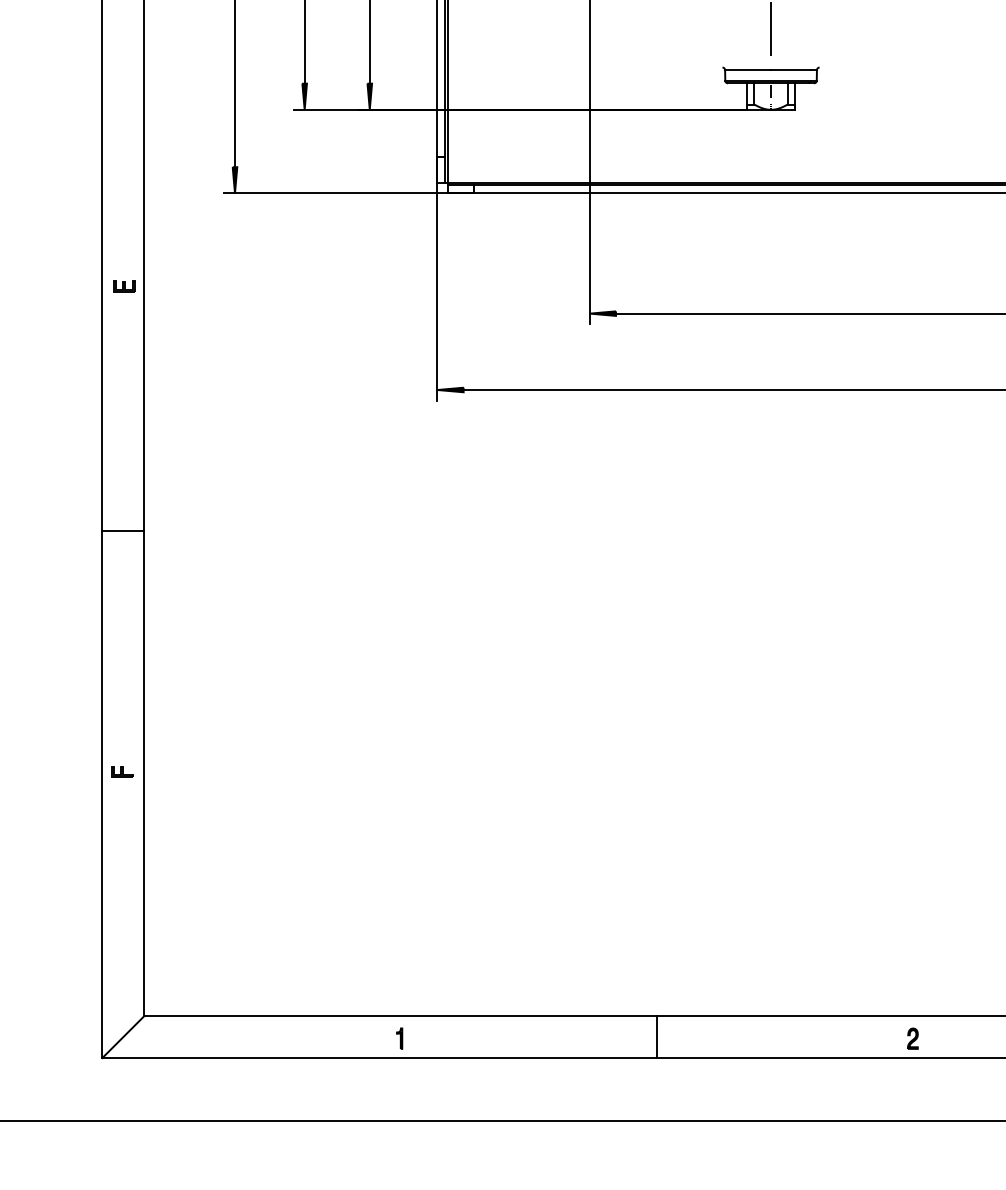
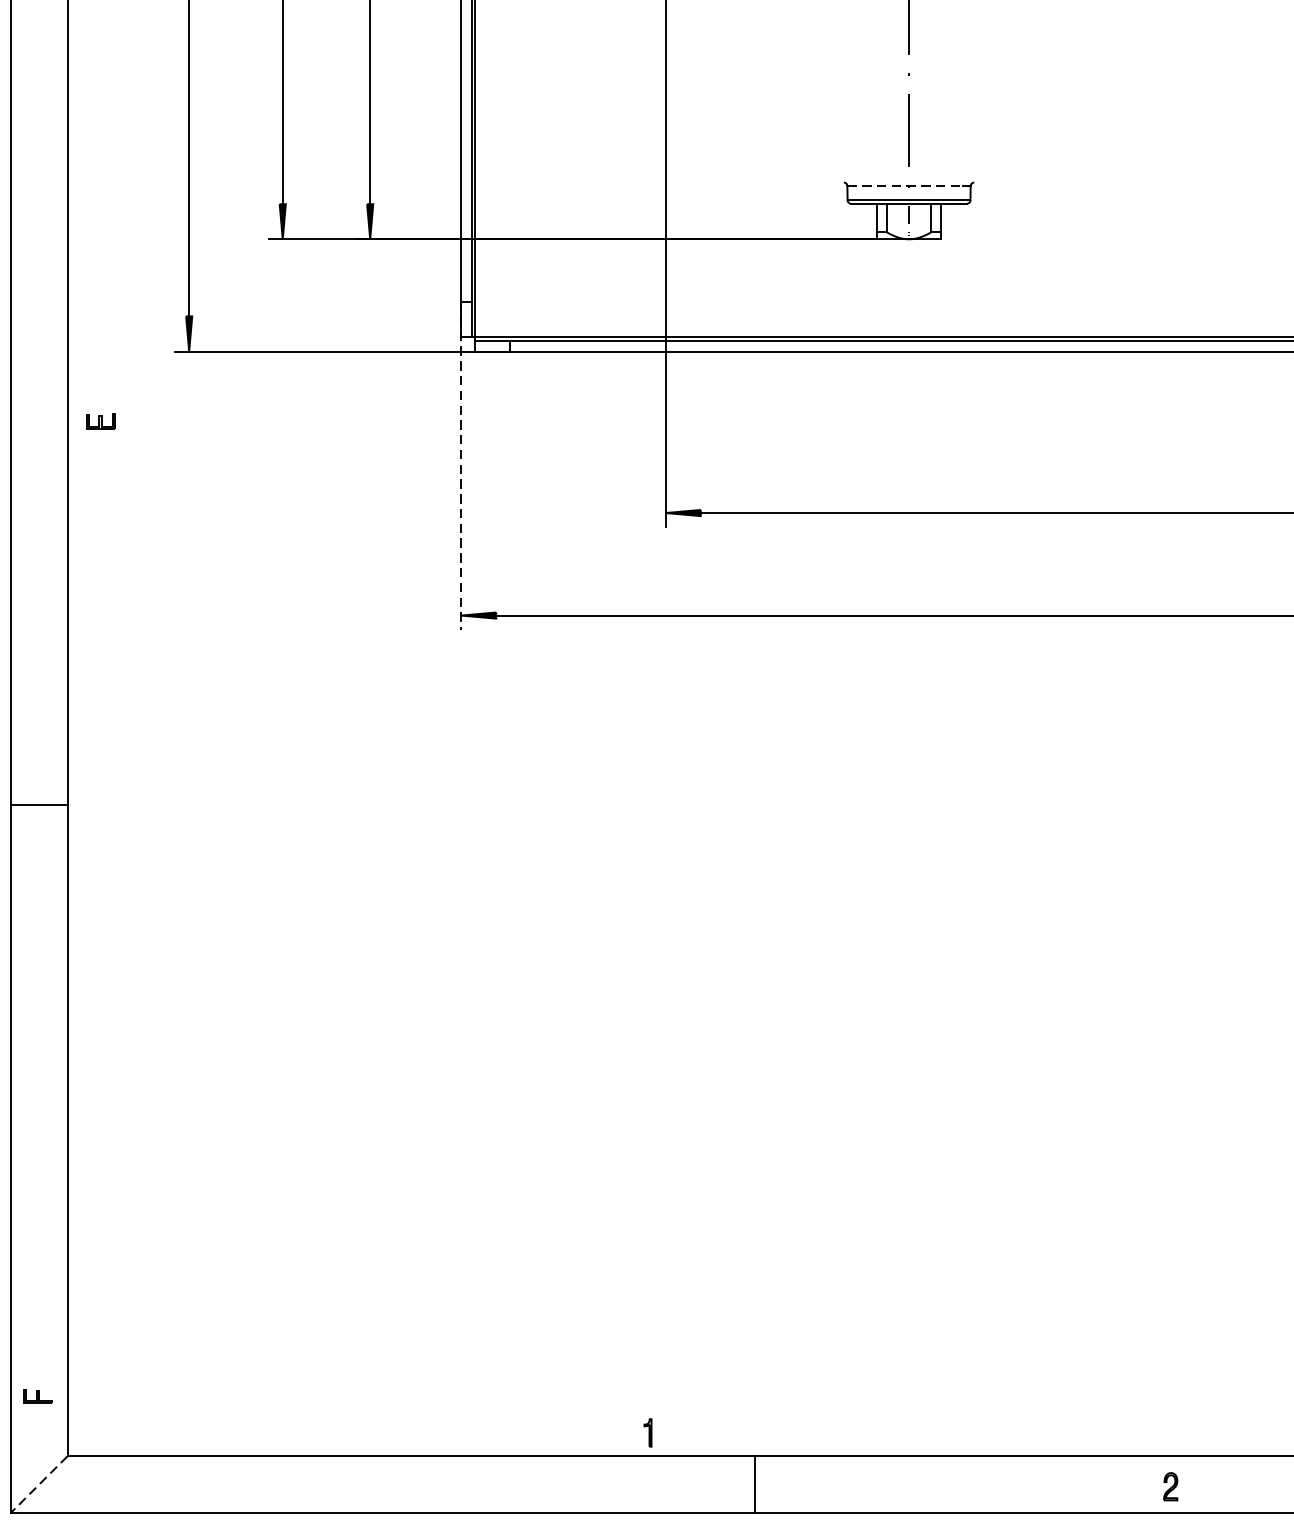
line: (768, 70) -> (905, 186), solid -> dashed
line: (437, 278) -> (461, 465), solid -> dashed
part: (124, 286) -> (101, 421), moved
part: (122, 771) -> (38, 1396), moved
line: (123, 1037) -> (39, 1485), solid -> dashed
part: (399, 1038) -> (647, 1432), moved
part: (912, 1038) -> (1170, 1486), moved

